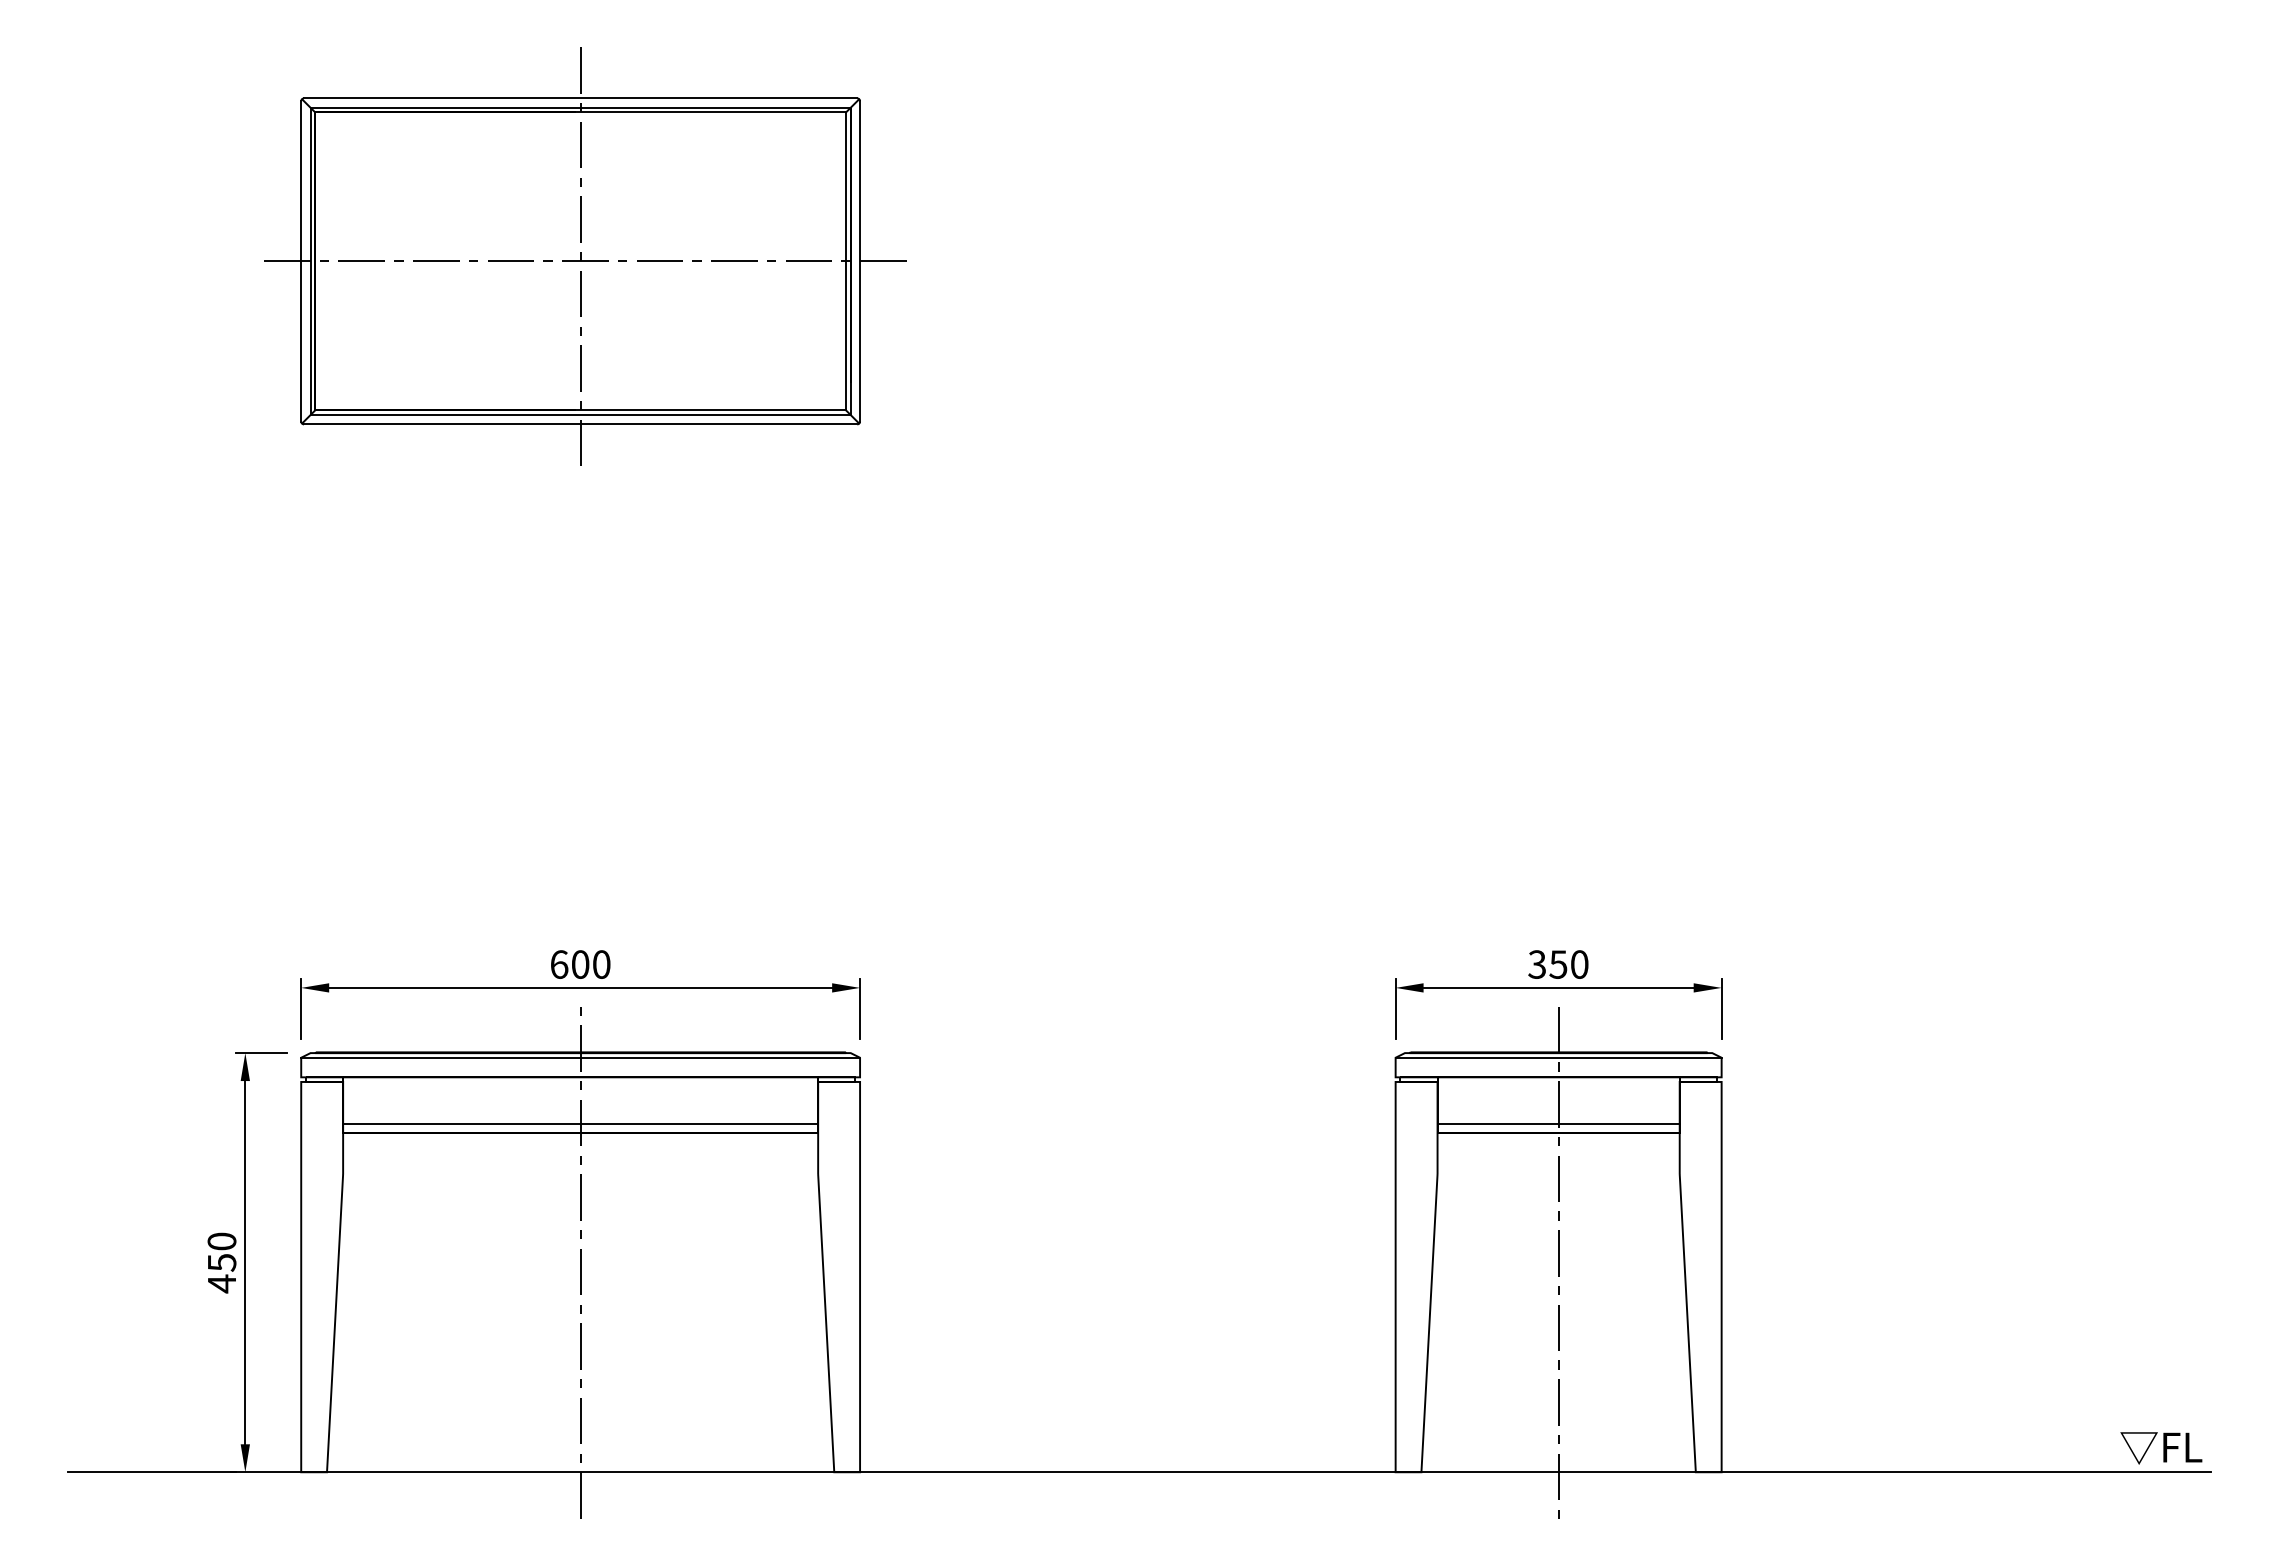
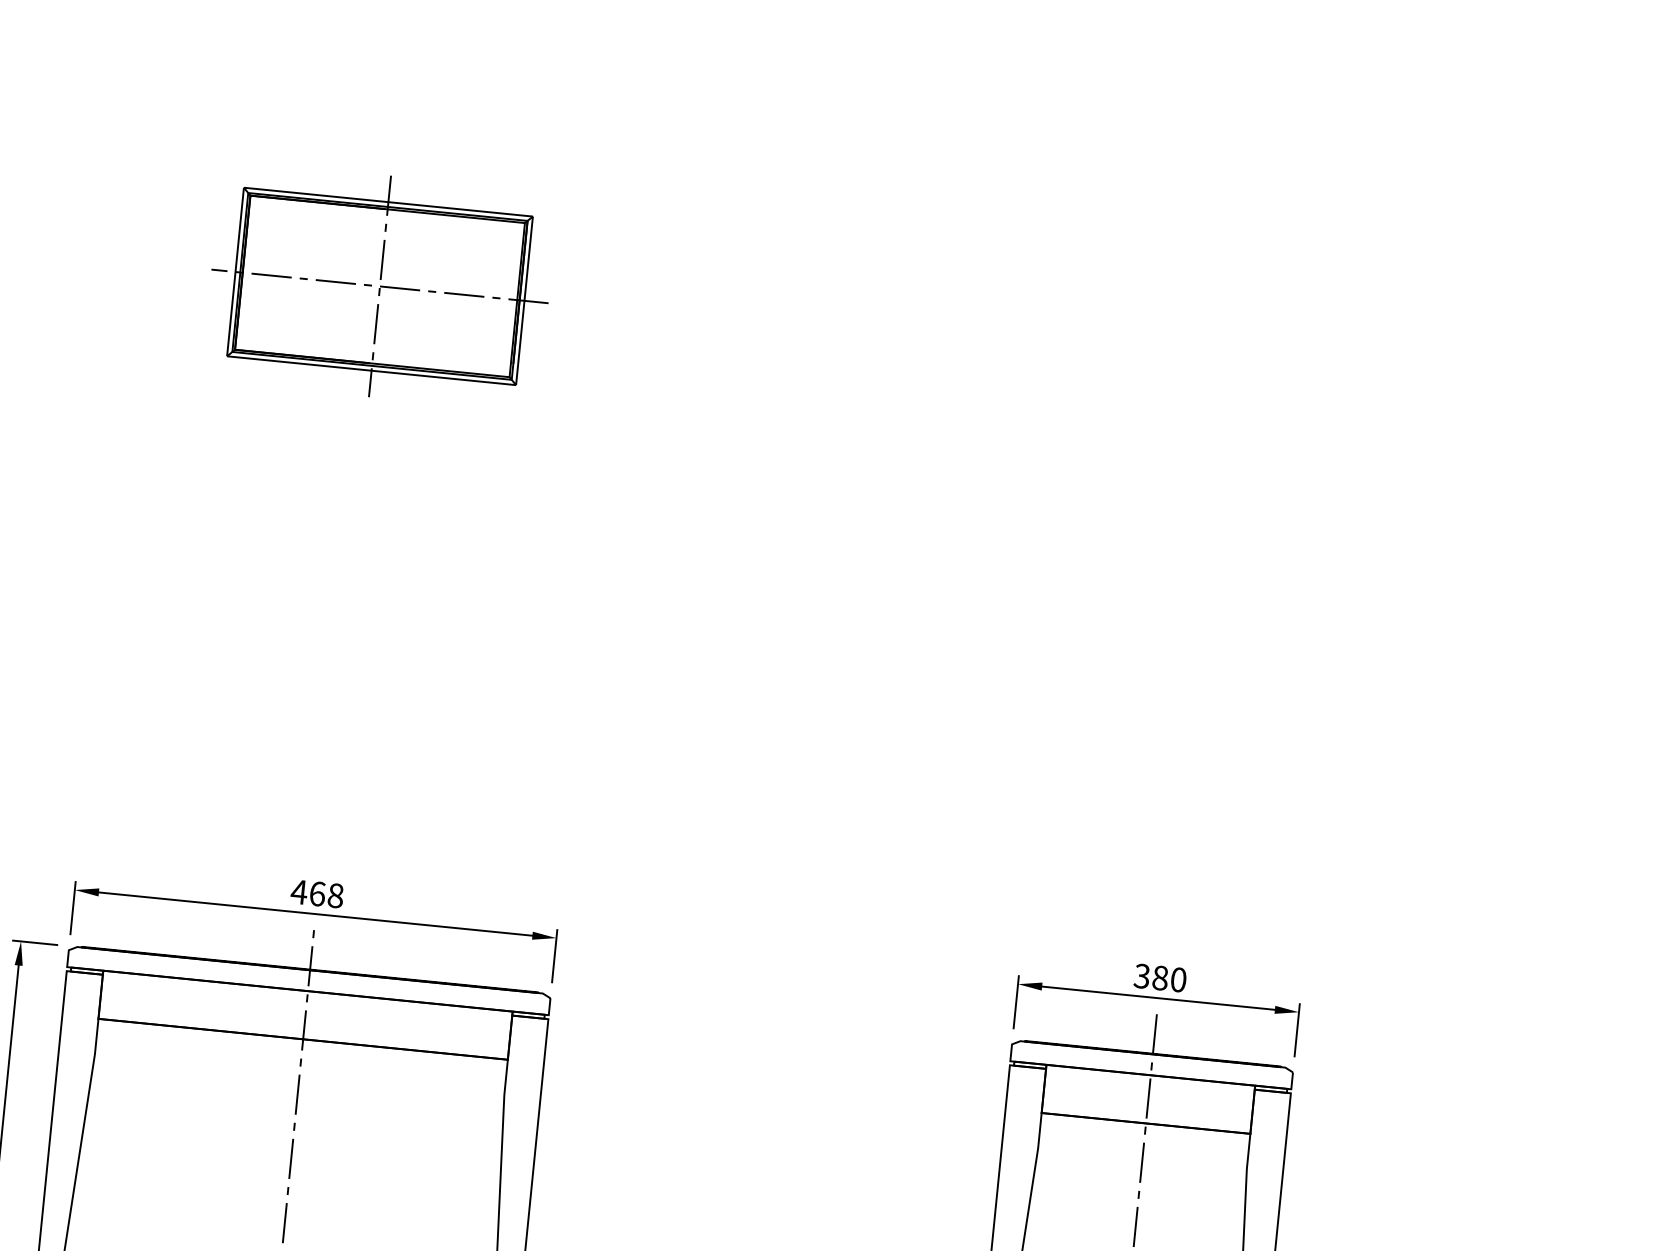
part: (585, 256) -> (382, 284), size x0.6
text: (579, 964) -> (316, 893), 600 -> 468
text: (1558, 964) -> (1160, 978), 350 -> 380
line: (580, 1057) -> (309, 974), removed
line: (1558, 1057) -> (1152, 1058), removed
line: (580, 1123) -> (303, 1030), removed
line: (1558, 1123) -> (1146, 1115), removed

